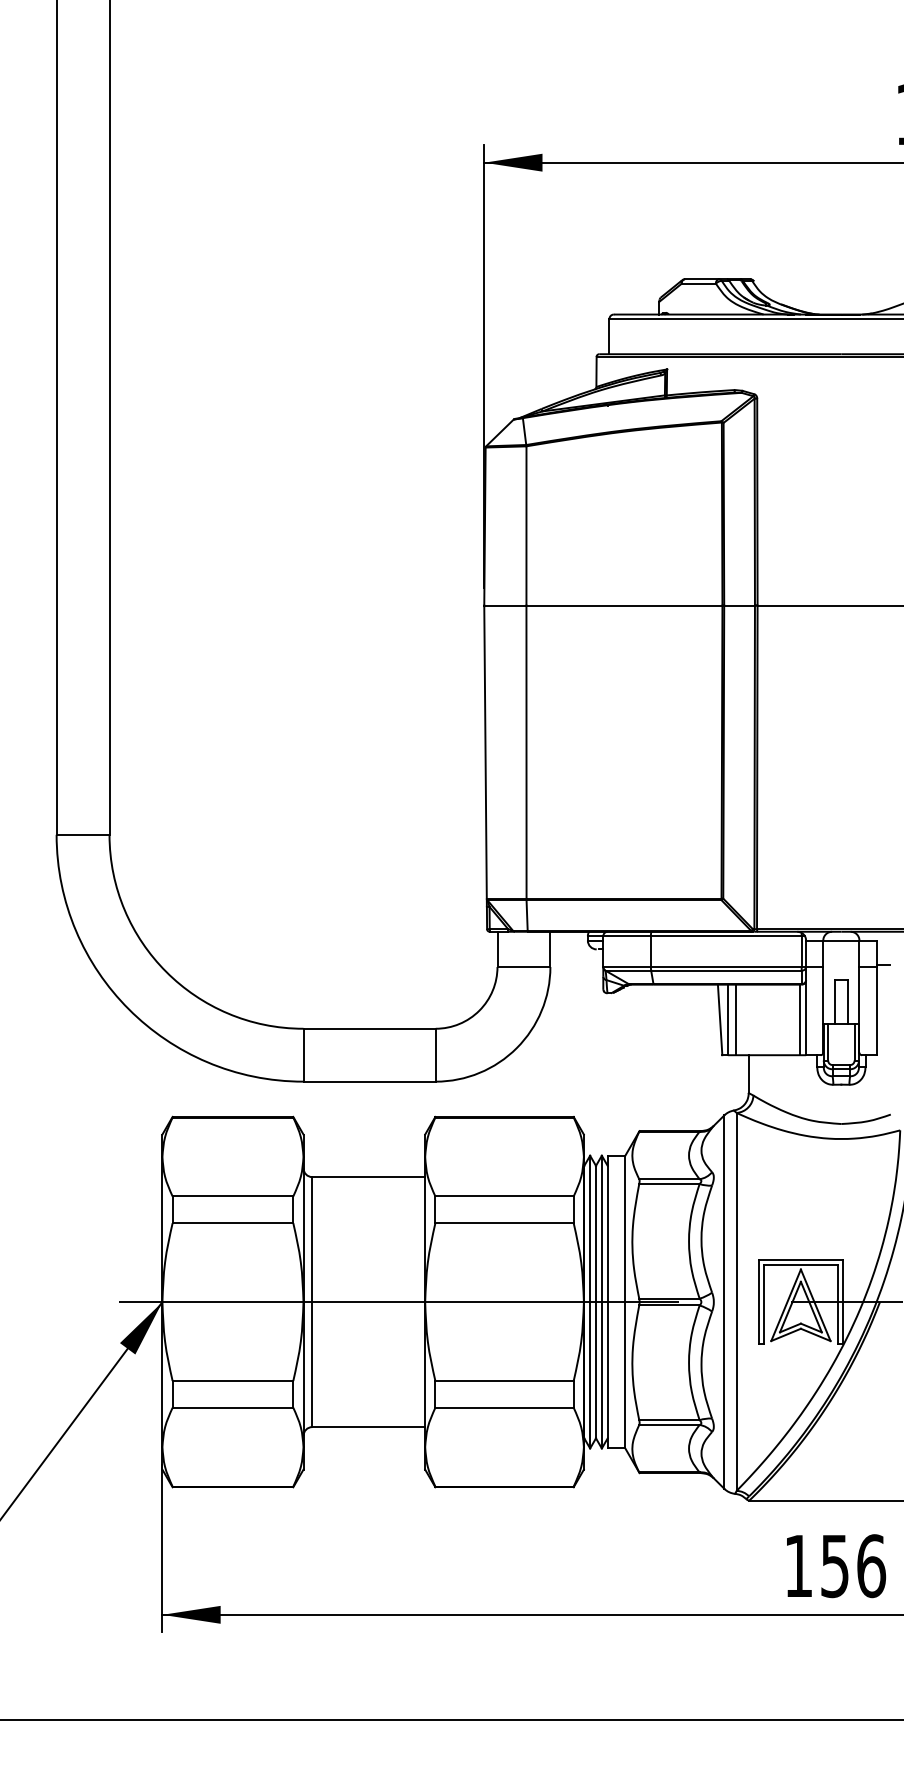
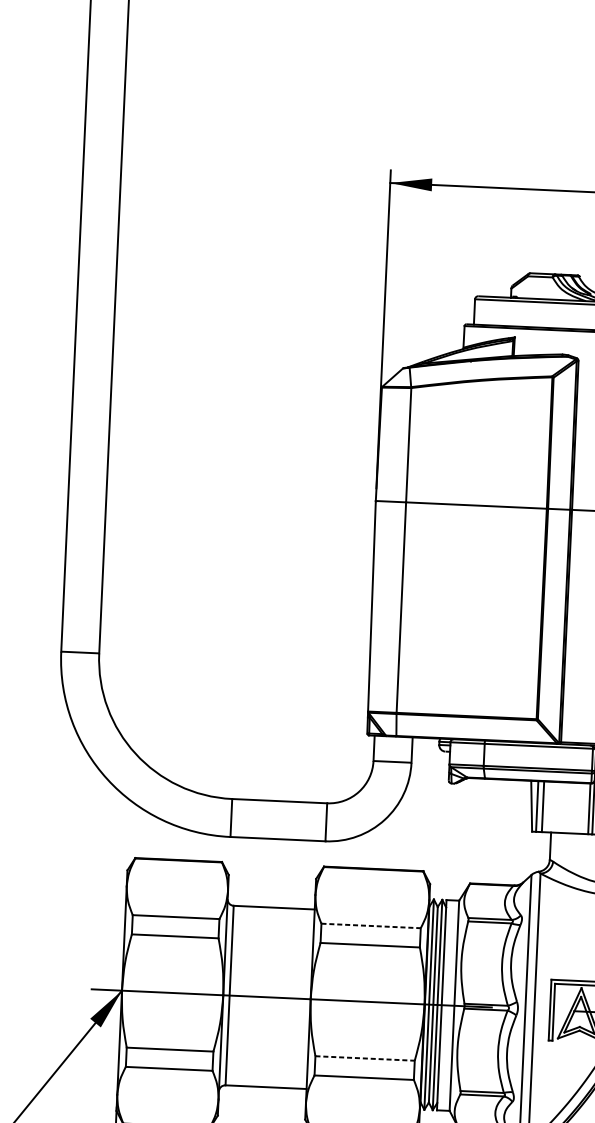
line: (505, 1196) -> (371, 926), solid -> dashed
line: (505, 1380) -> (365, 1058), solid -> dashed

